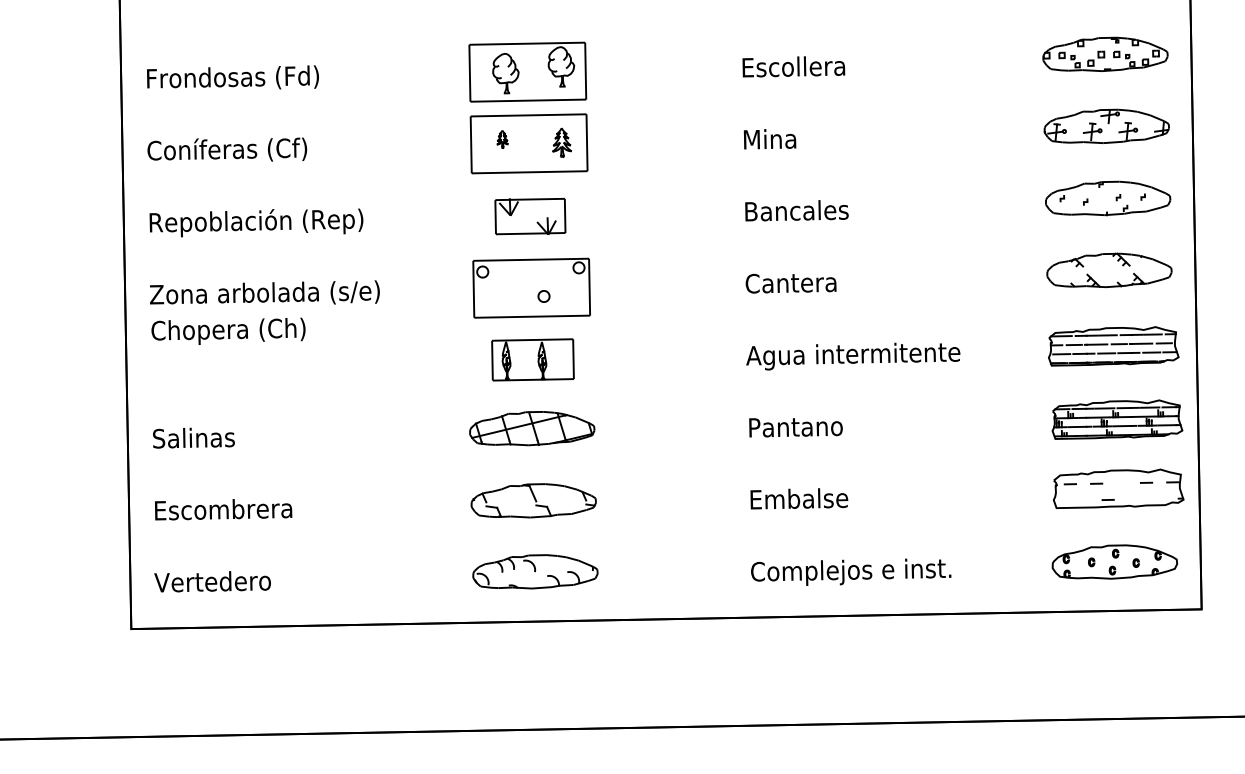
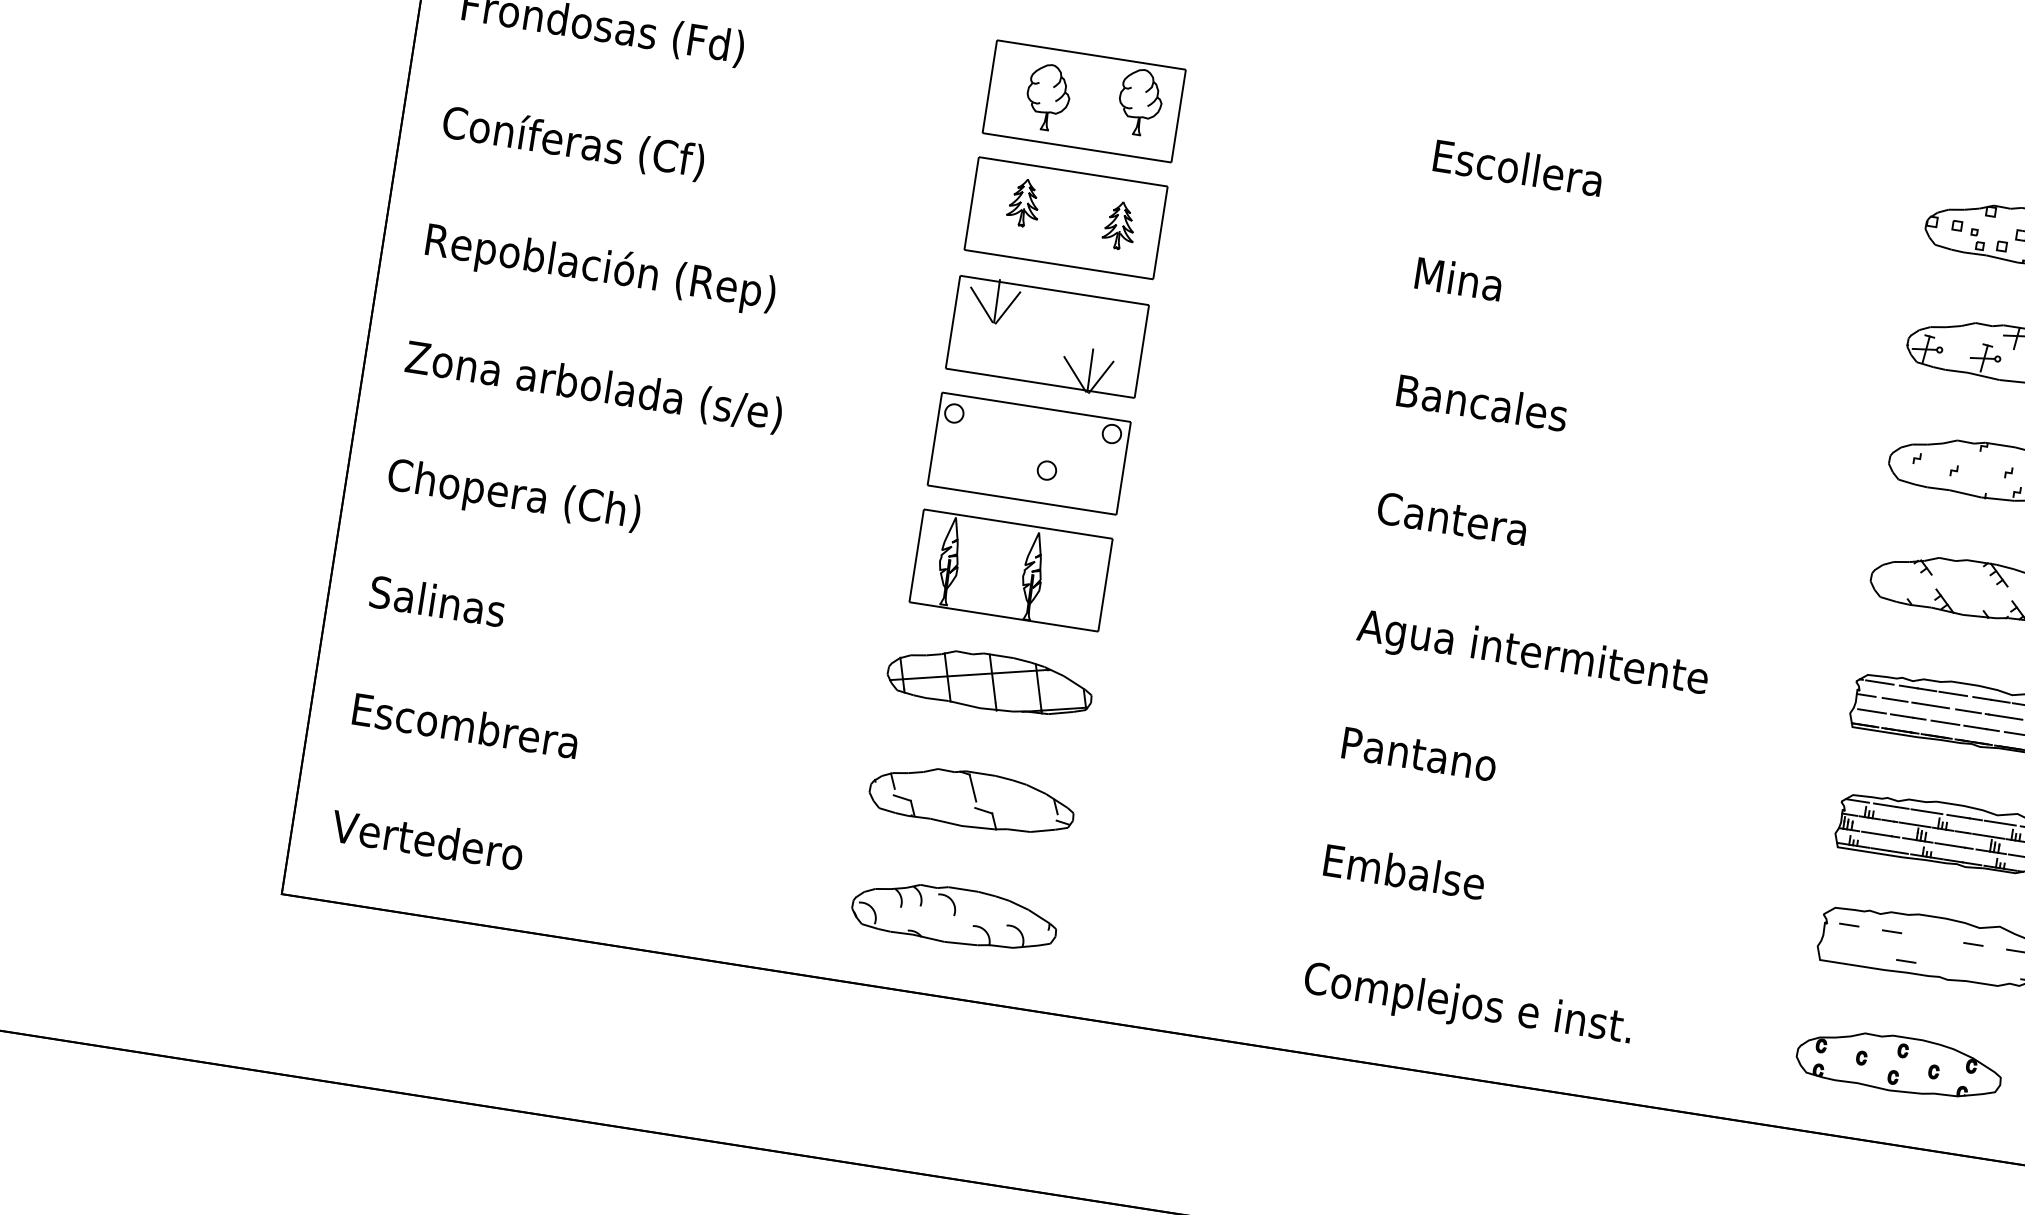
part: (502, 139) -> (1024, 203), size x1.67
part: (530, 216) -> (1047, 336), size x1.67
text: (228, 330) -> (514, 494), moved
part: (532, 359) -> (1010, 569), size x1.43

